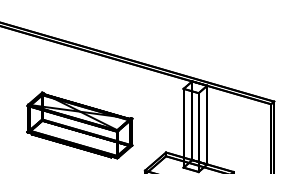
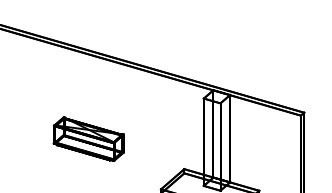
part: (79, 124) -> (88, 138), size x0.6

